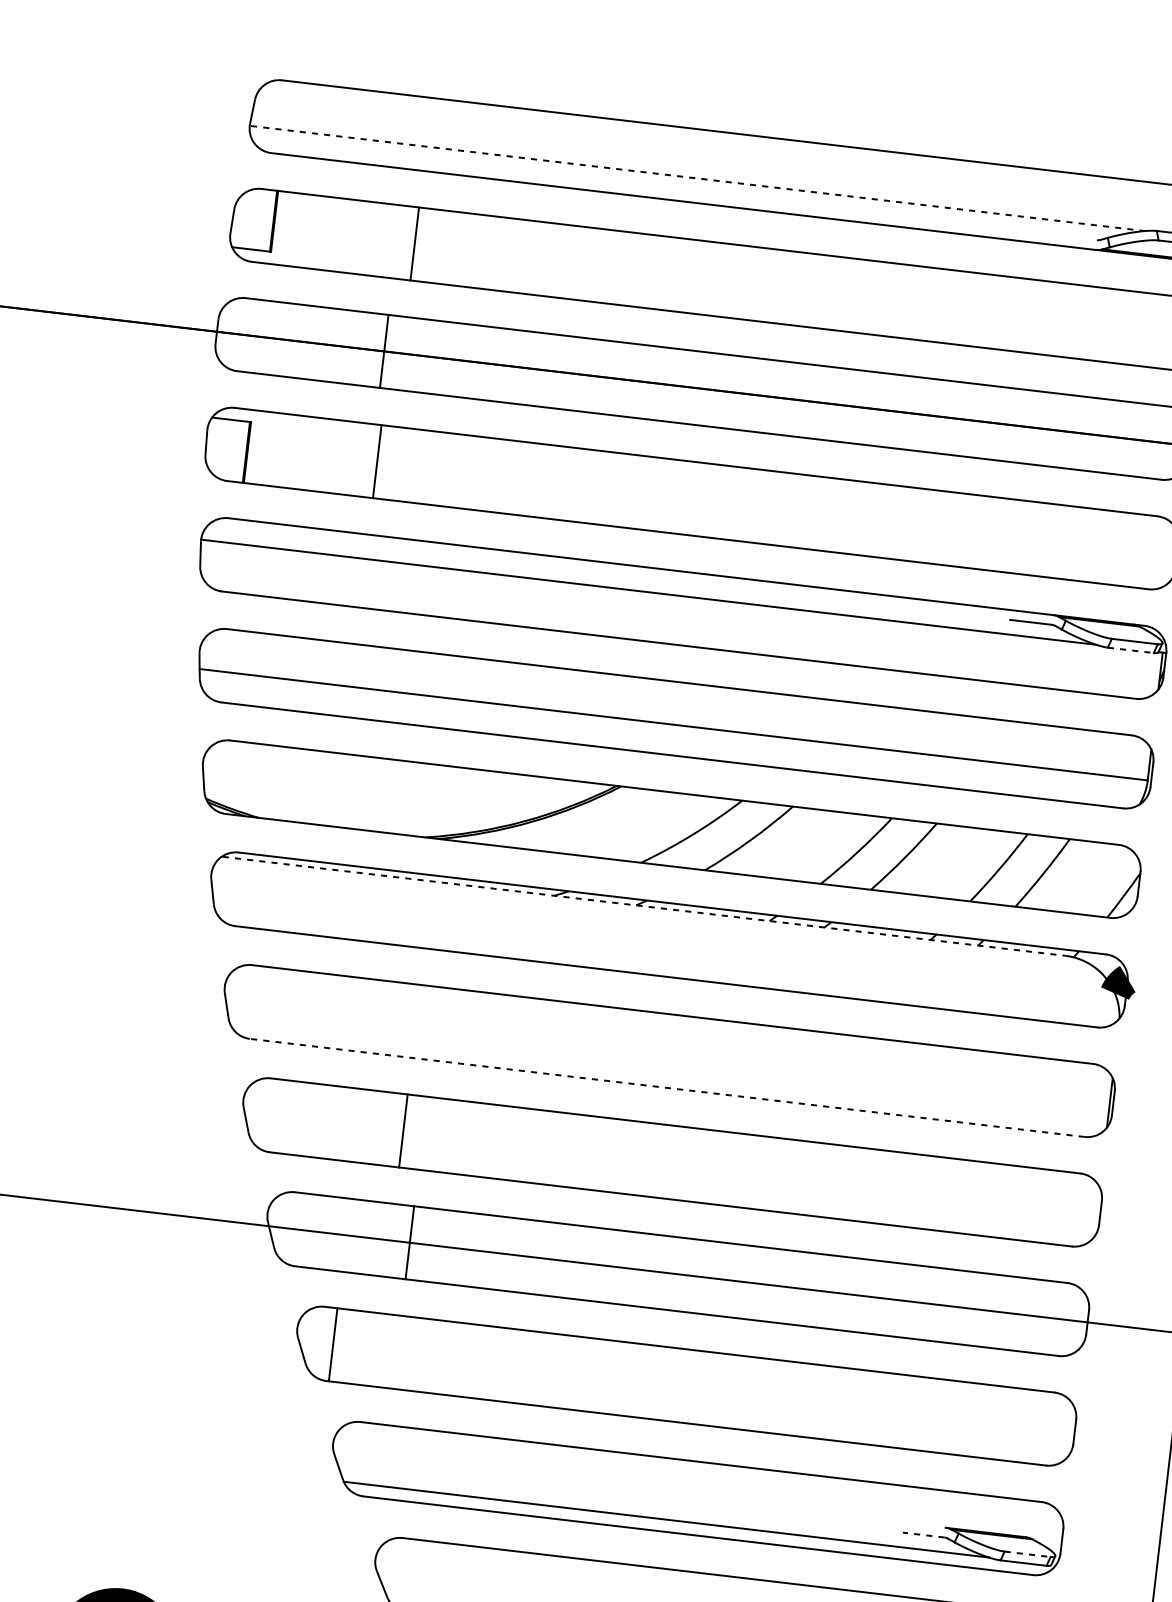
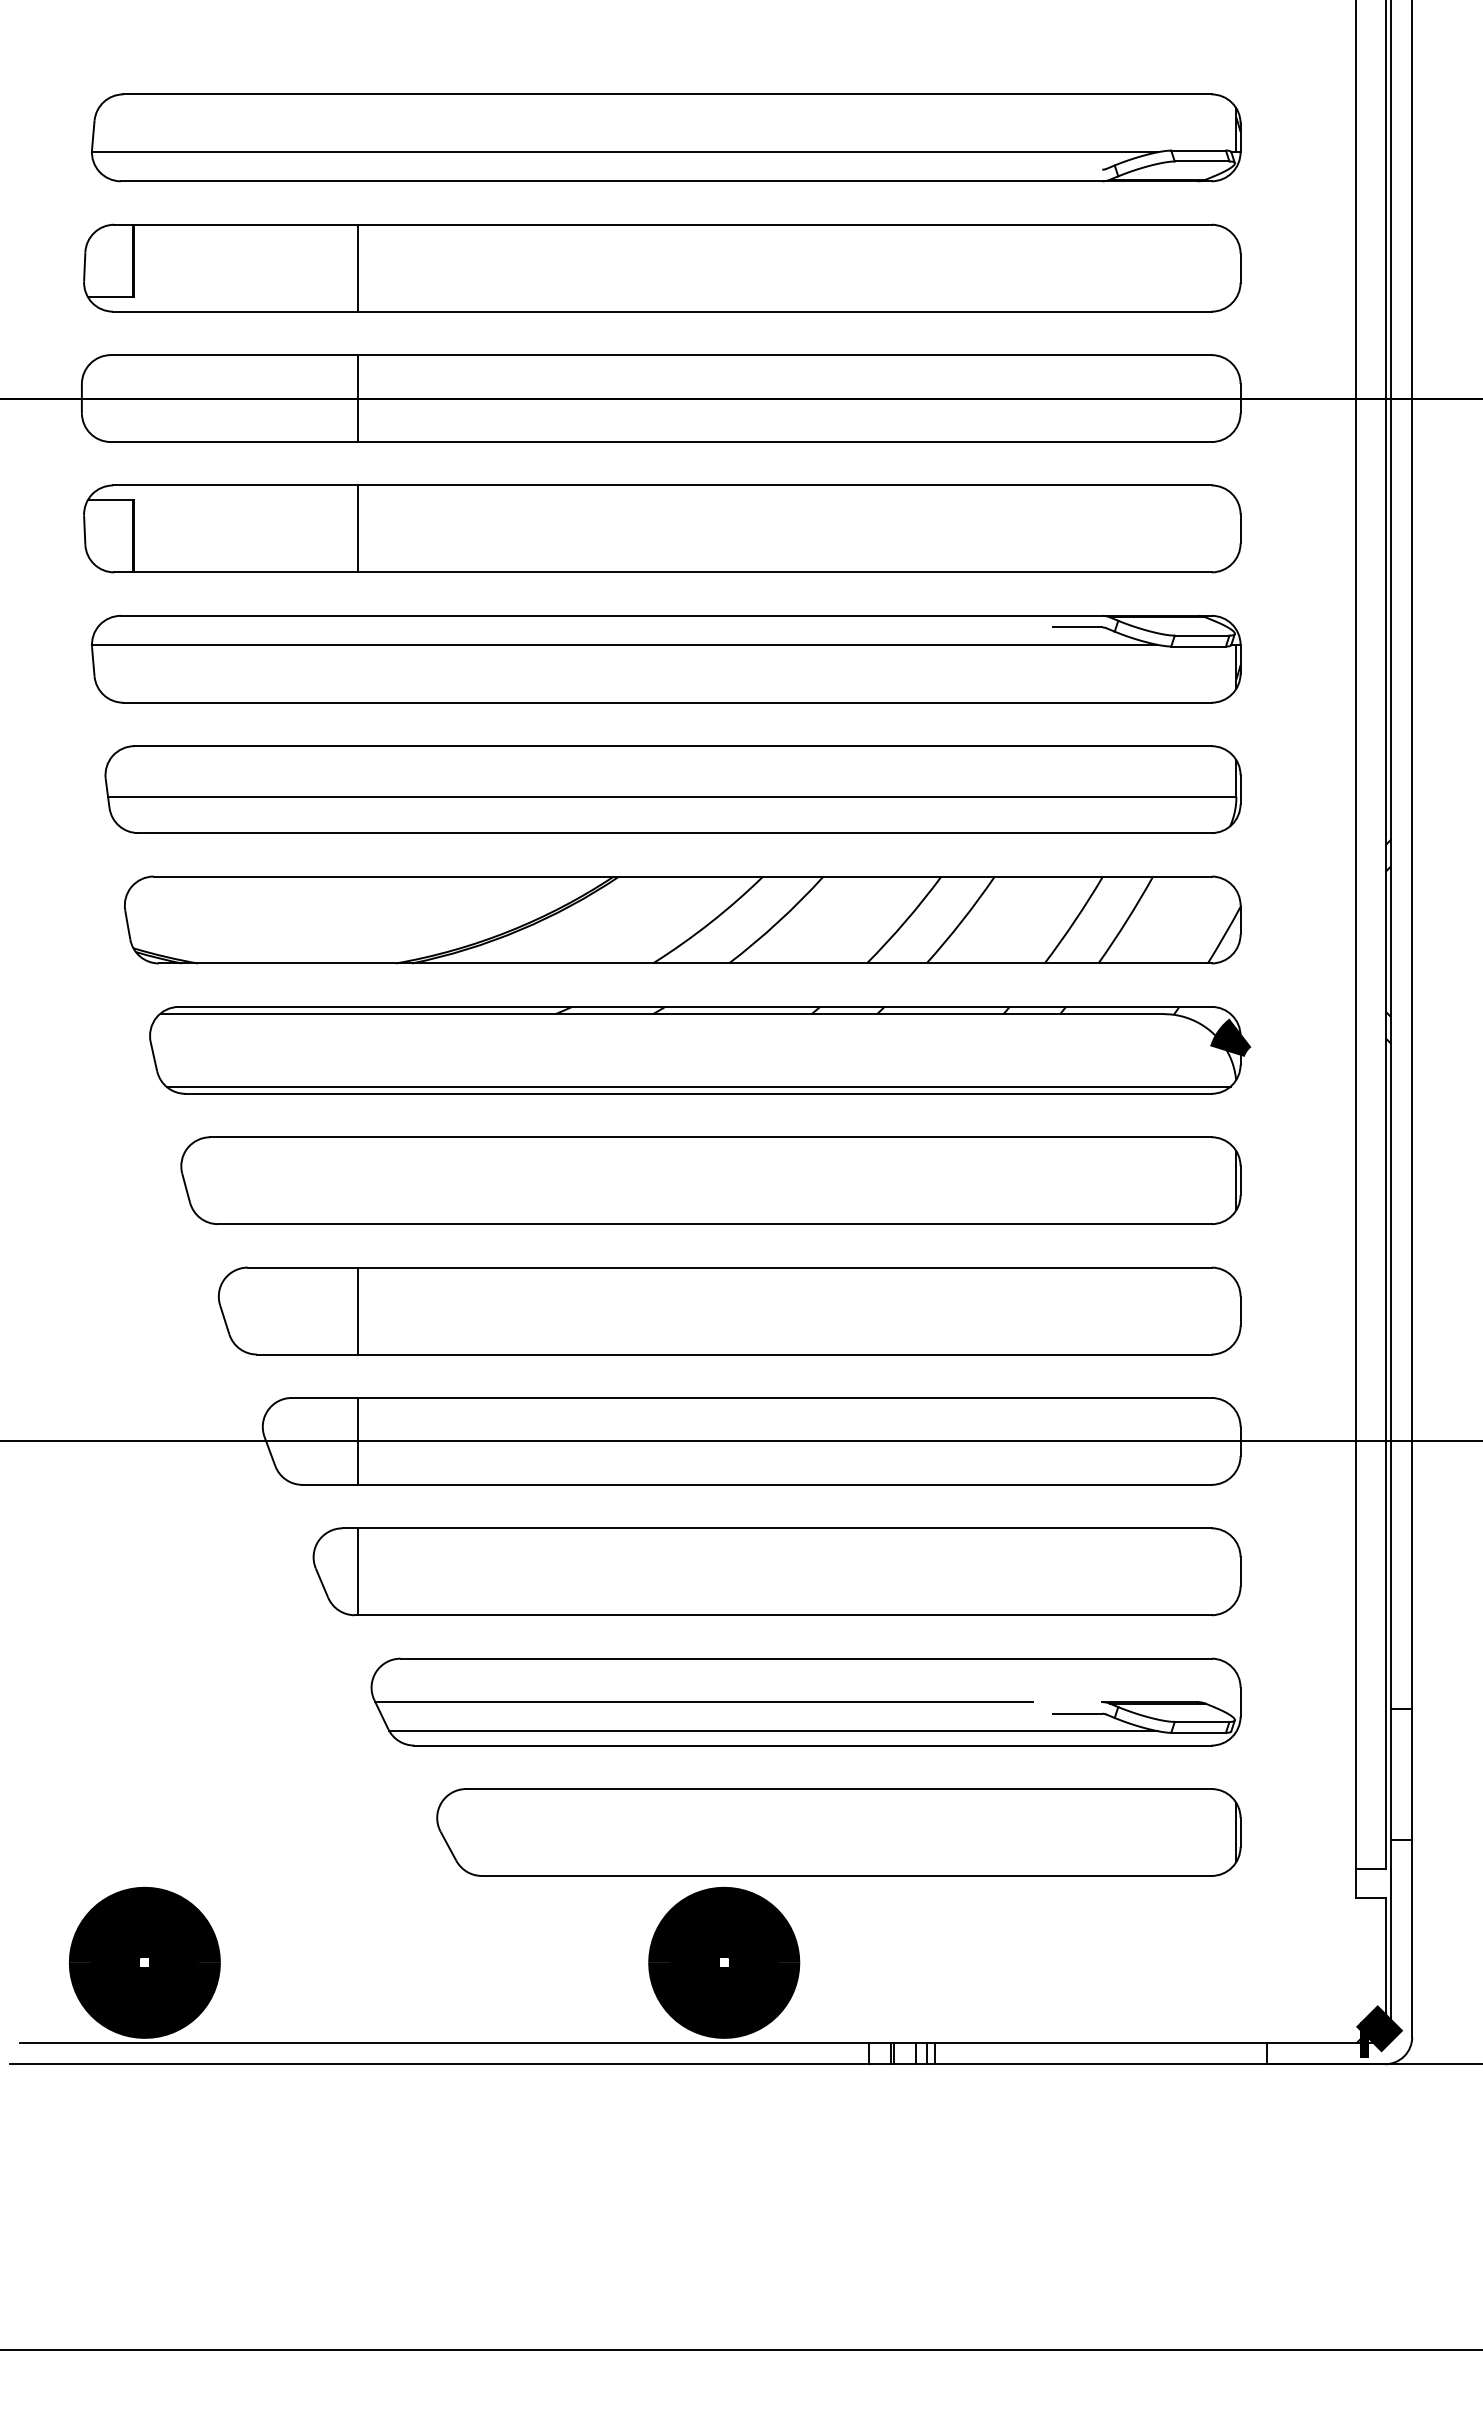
line: (697, 178) -> (624, 152), dashed -> solid
line: (414, 243) -> (357, 267), moved
line: (383, 351) -> (357, 398), moved
line: (376, 461) -> (357, 528), moved
line: (1131, 650) -> (1199, 646), dashed -> solid
line: (644, 906) -> (663, 1014), dashed -> solid
line: (667, 970) -> (698, 1086), added
line: (667, 1088) -> (714, 1224), dashed -> solid
line: (403, 1130) -> (357, 1310), moved
line: (409, 1241) -> (357, 1440), moved
line: (610, 1488) -> (703, 1702), added
line: (923, 1534) -> (1077, 1713), dashed -> solid
line: (1027, 1553) -> (1202, 1721), dashed -> solid

